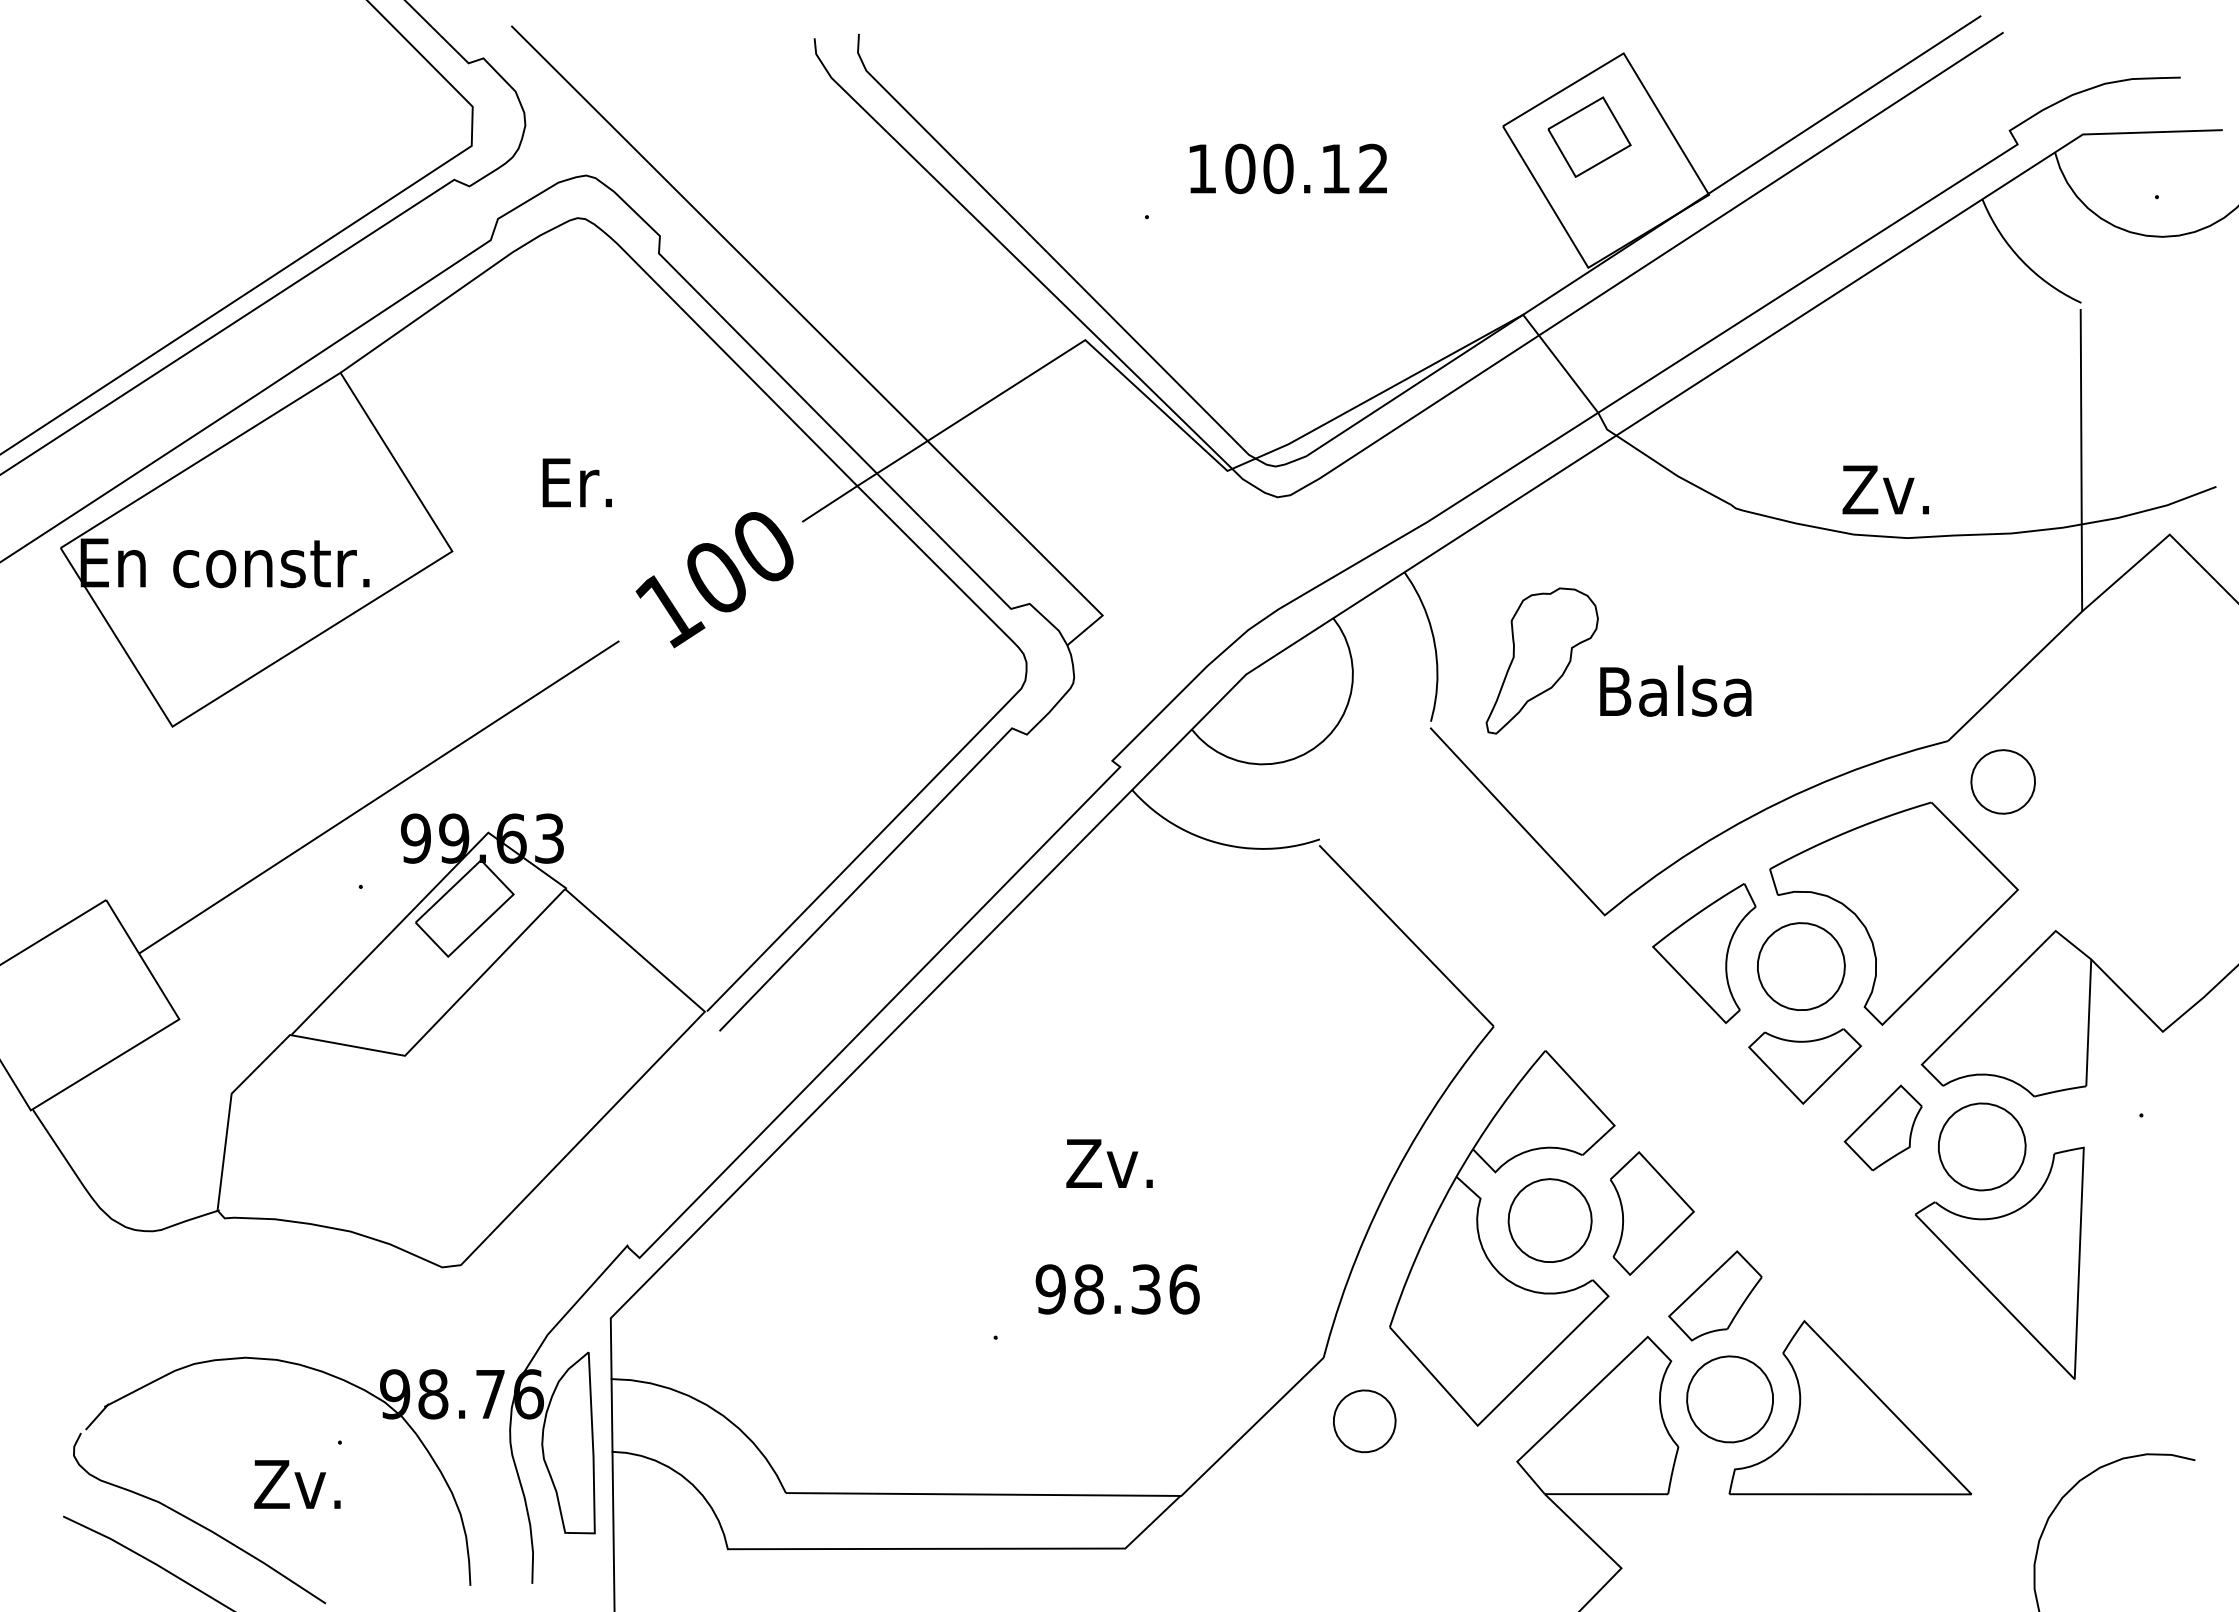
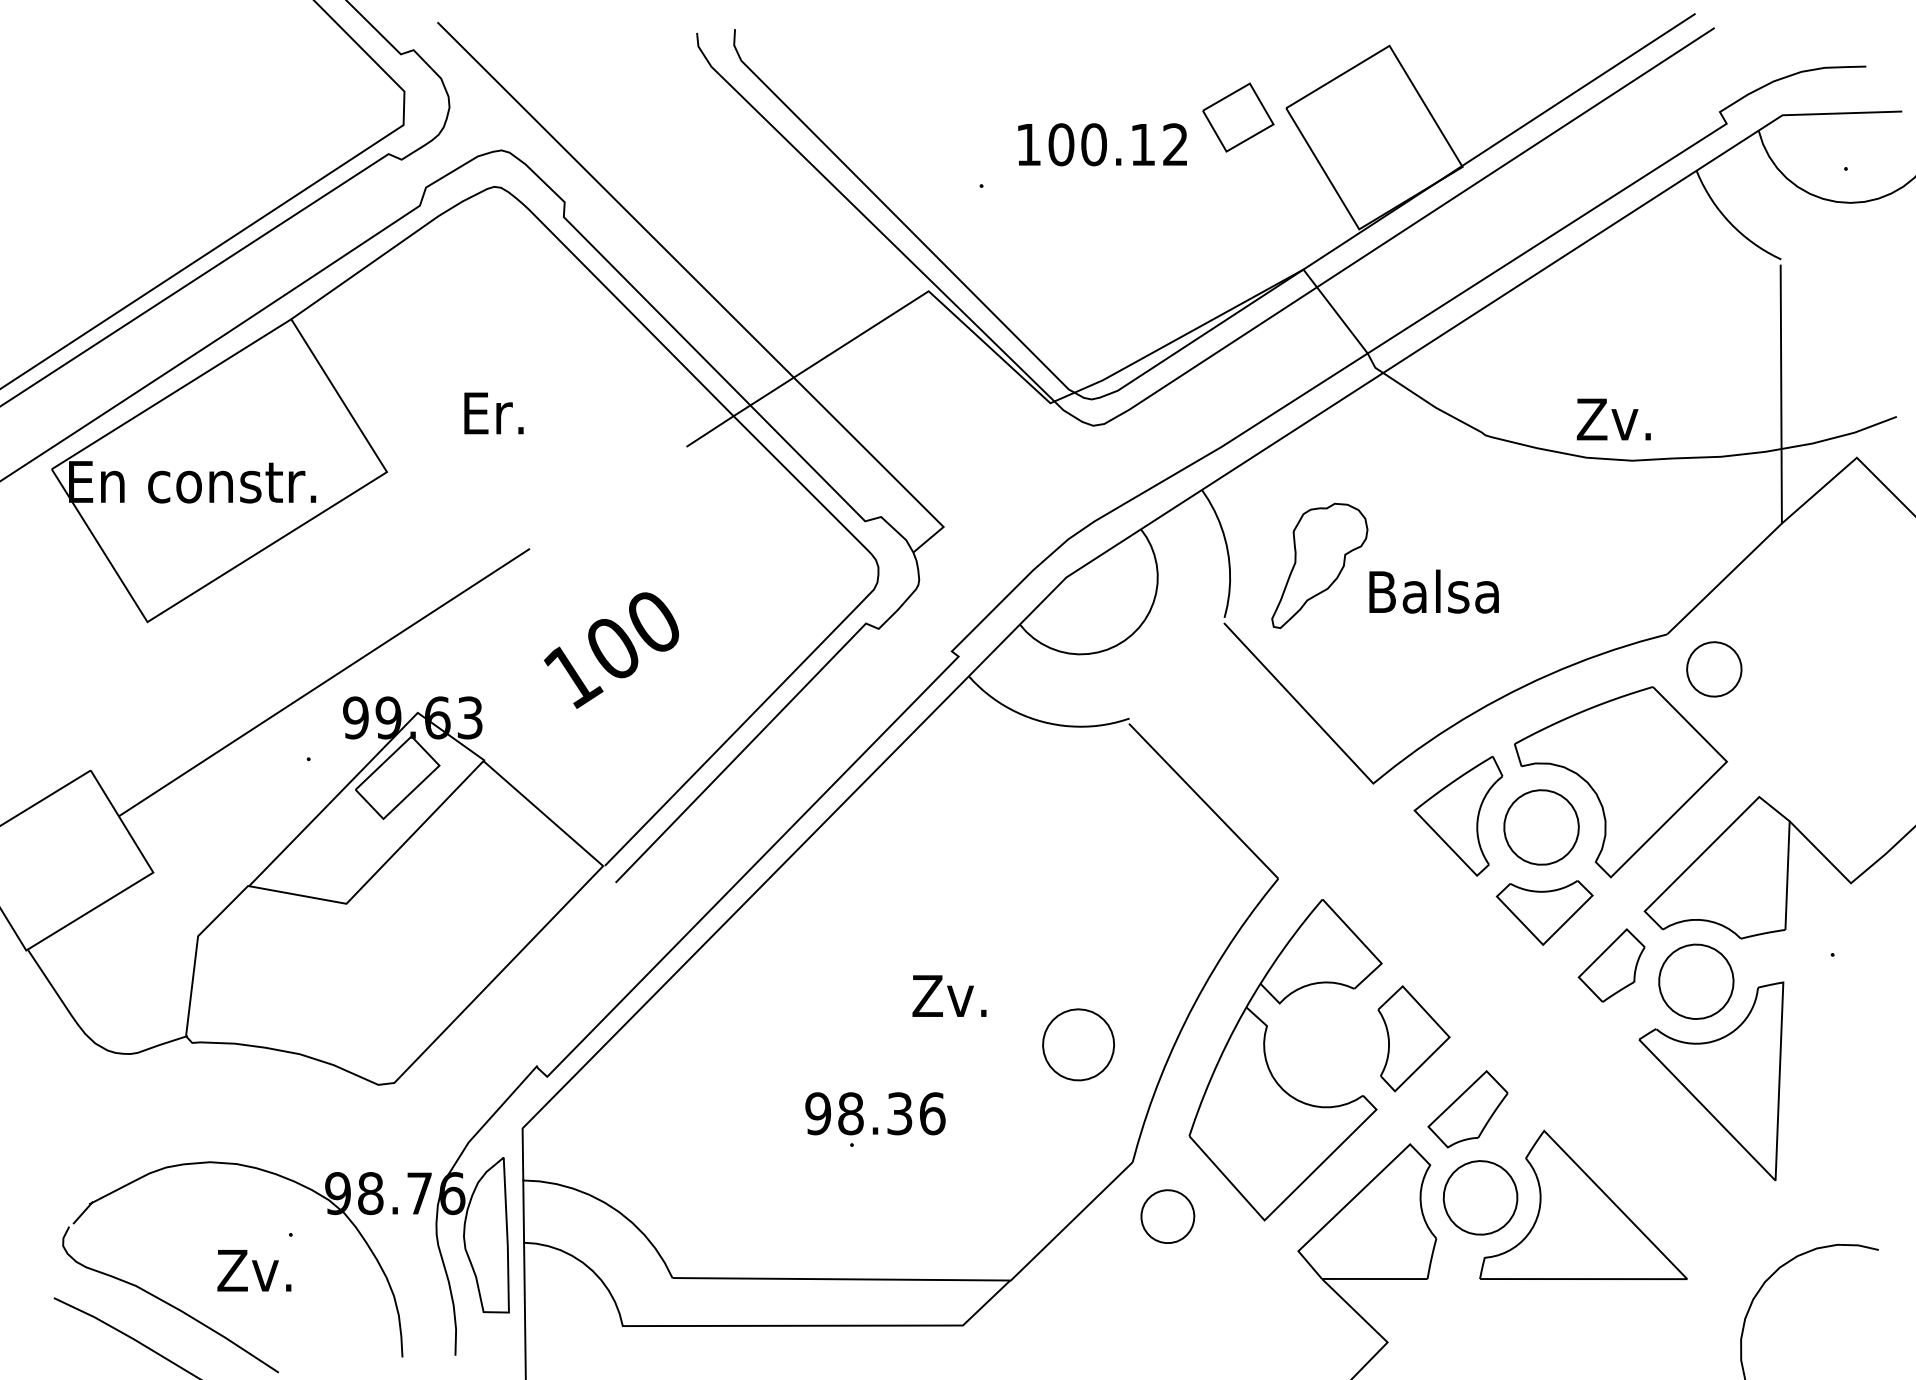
part: (1589, 137) -> (1238, 117), moved
text: (714, 579) -> (611, 650), moved
part: (1550, 1220) -> (1078, 1044), moved
text: (1117, 1289) -> (875, 1113), moved

